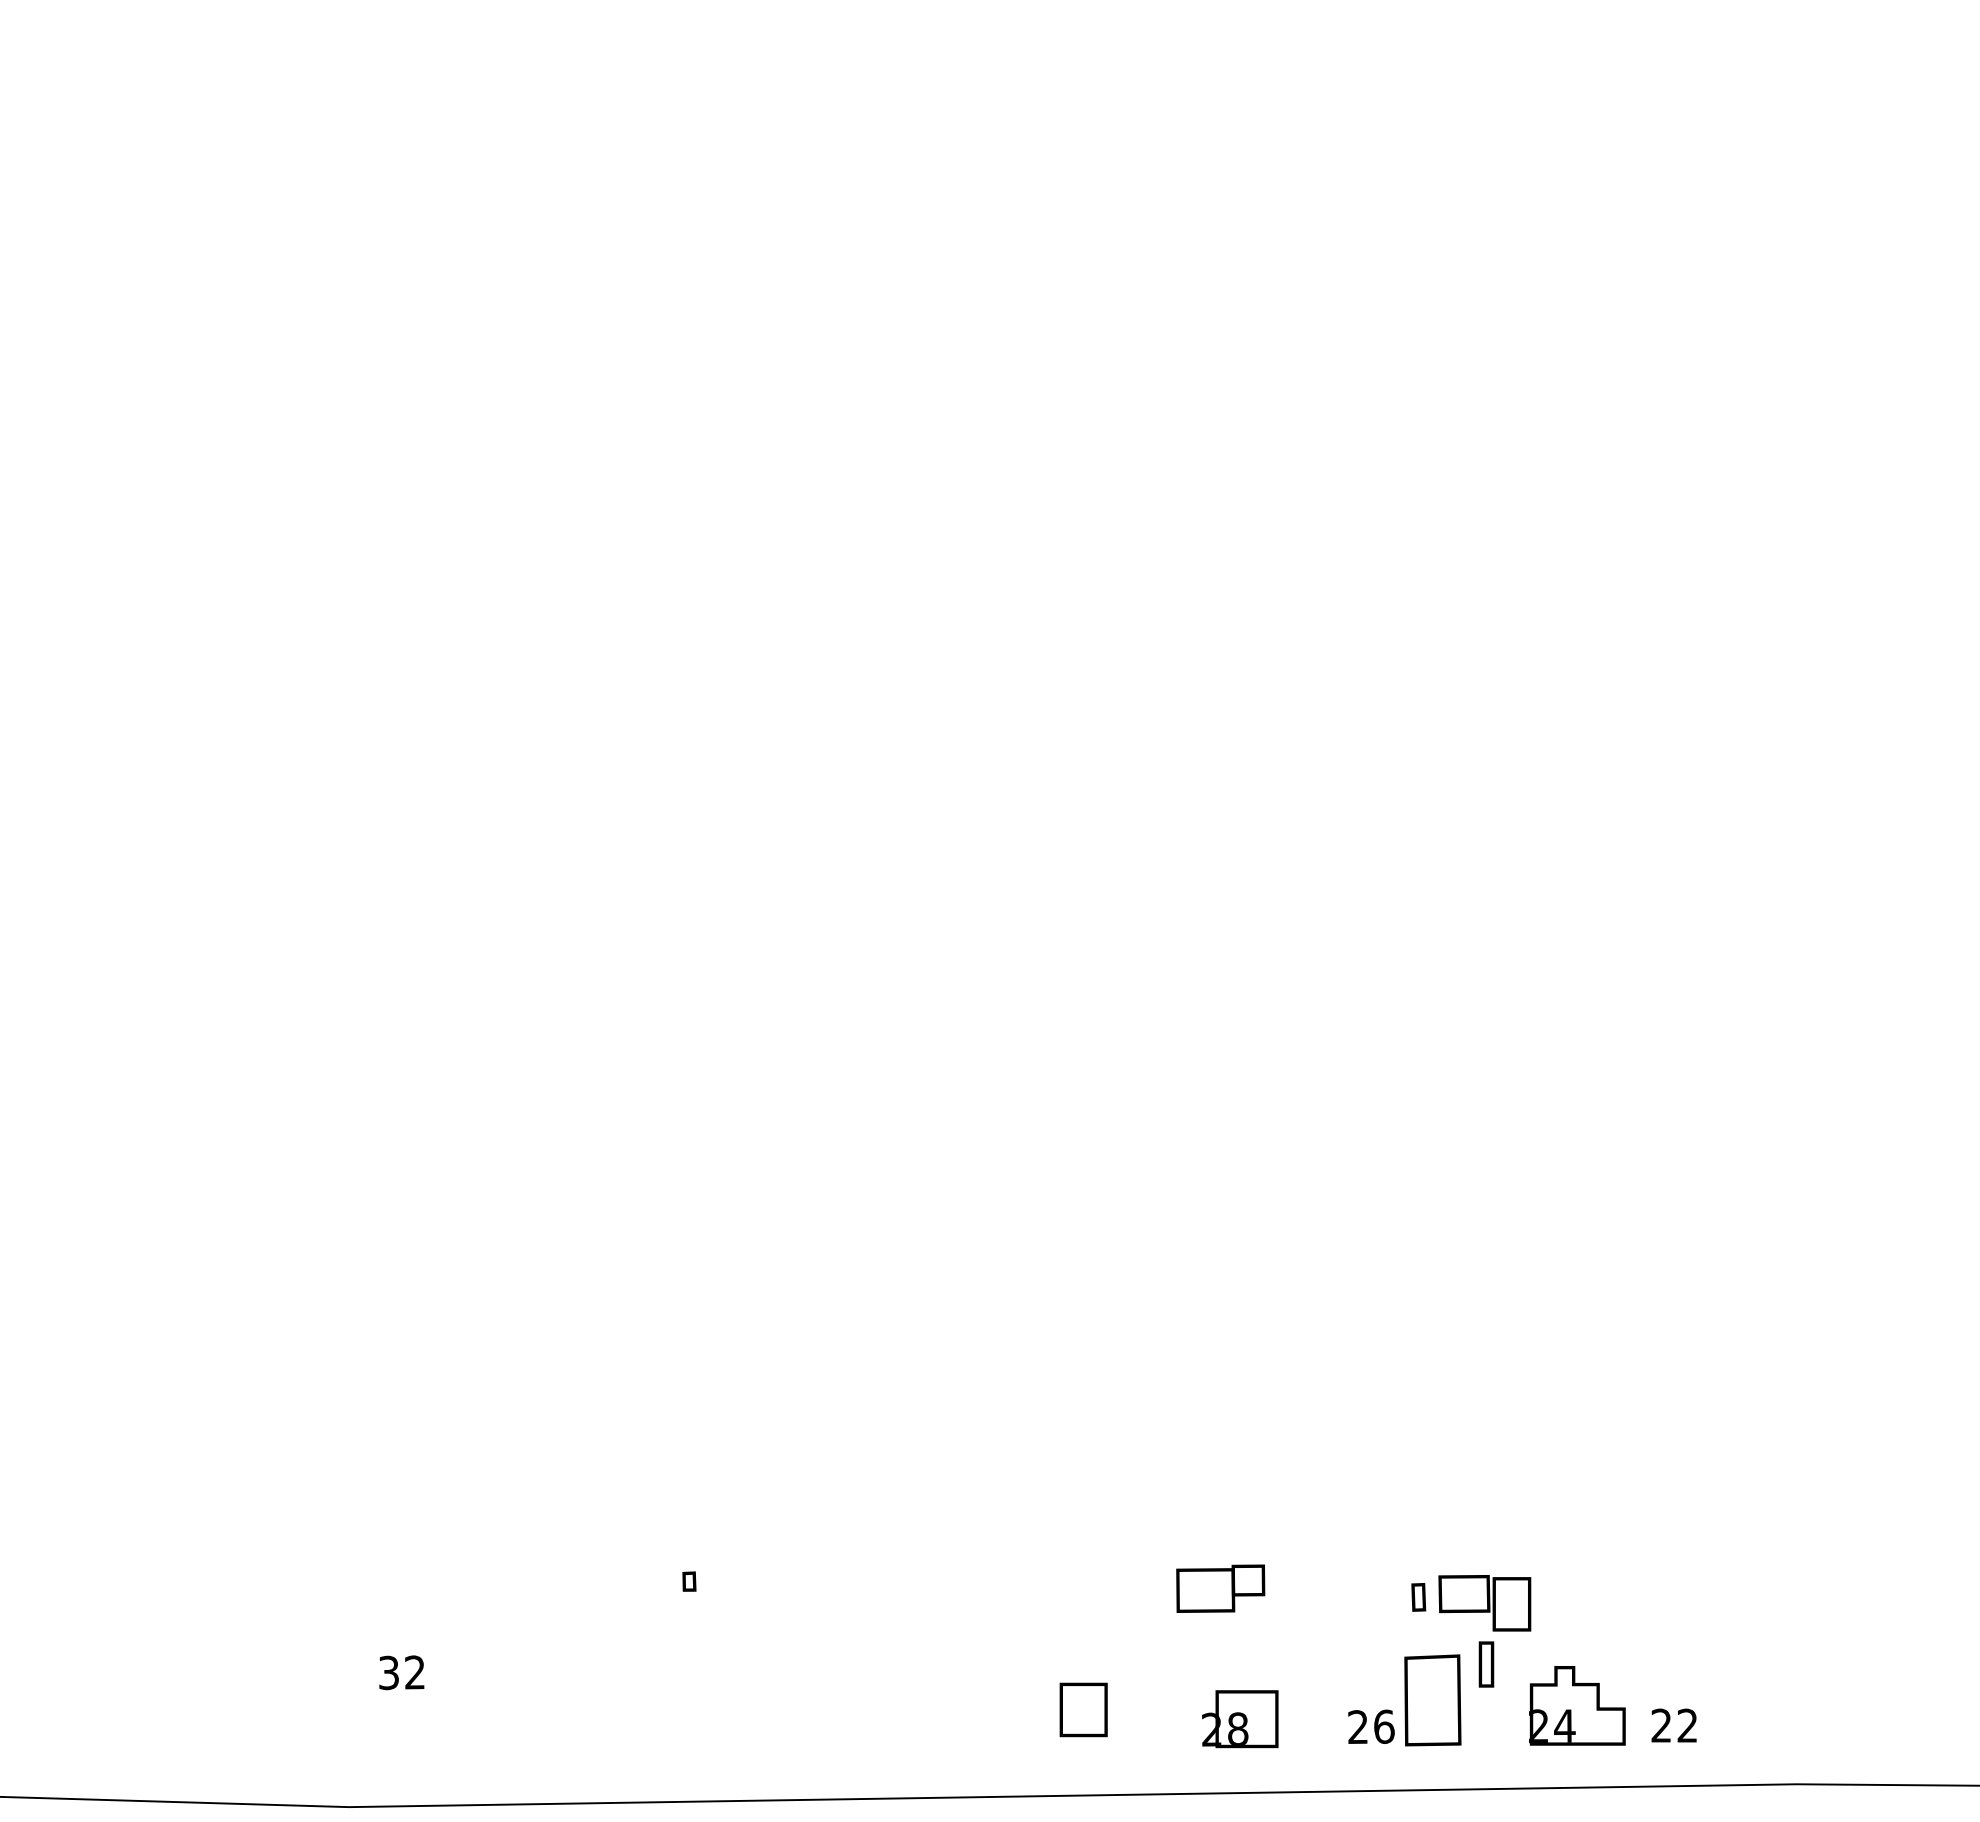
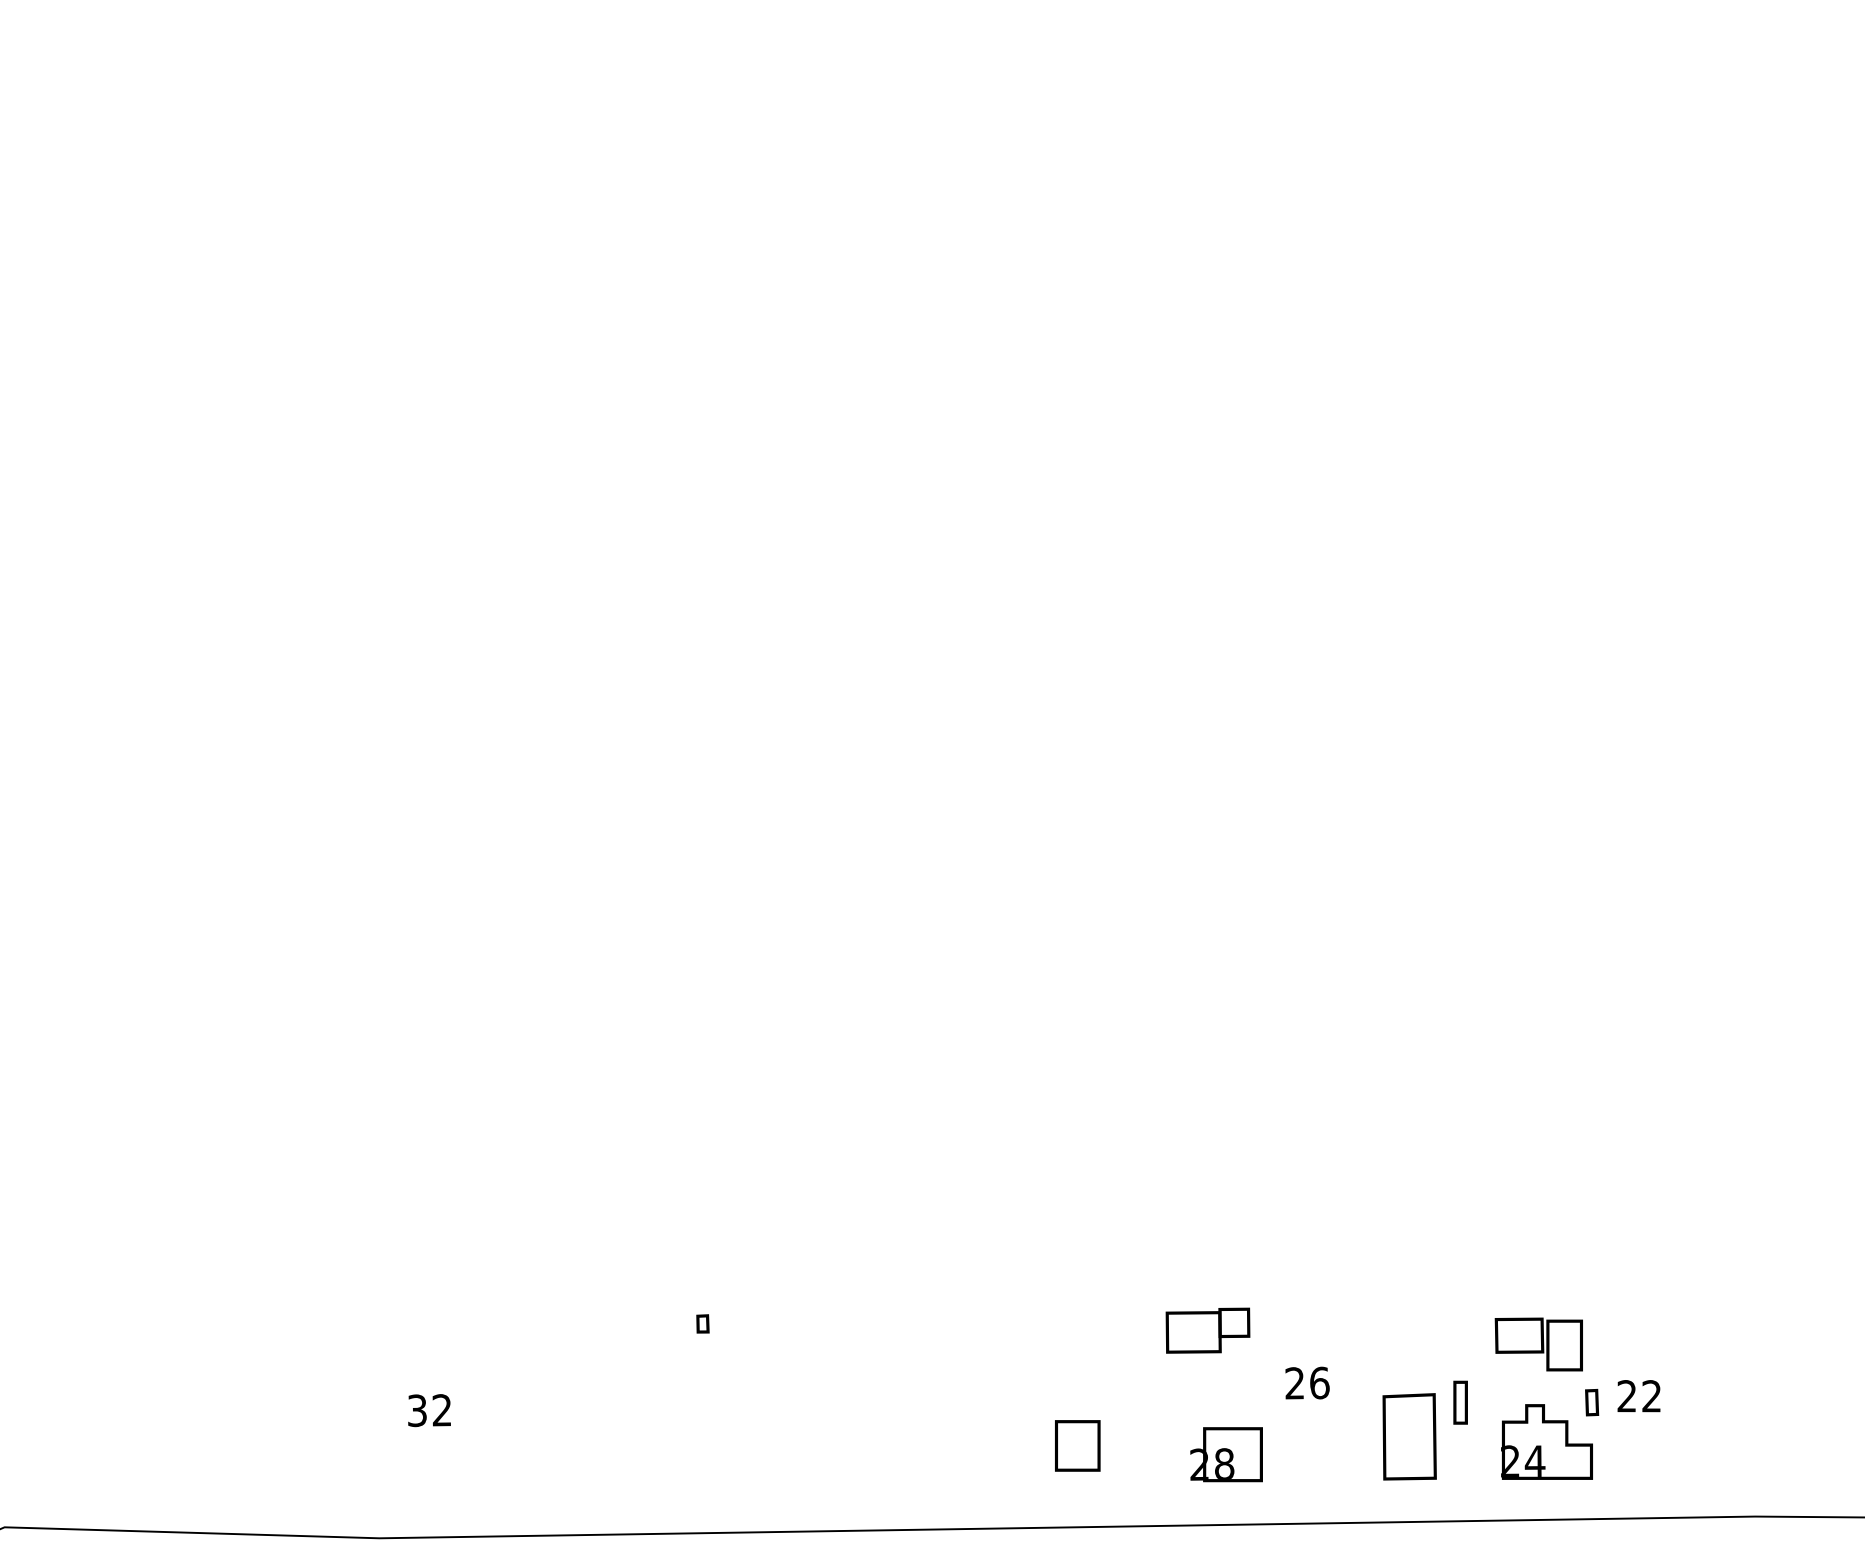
part: (1418, 1597) -> (1591, 1402), moved
part: (1484, 1603) -> (1538, 1344), moved
text: (1673, 1725) -> (1638, 1396), moved
text: (1371, 1726) -> (1307, 1382), moved

